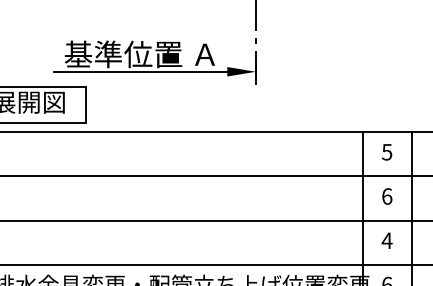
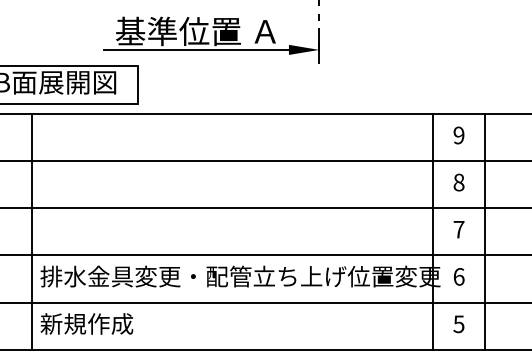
text: (386, 152) -> (458, 135), 5 -> 9
text: (386, 196) -> (458, 182), 6 -> 8
text: (386, 240) -> (458, 229), 4 -> 7

